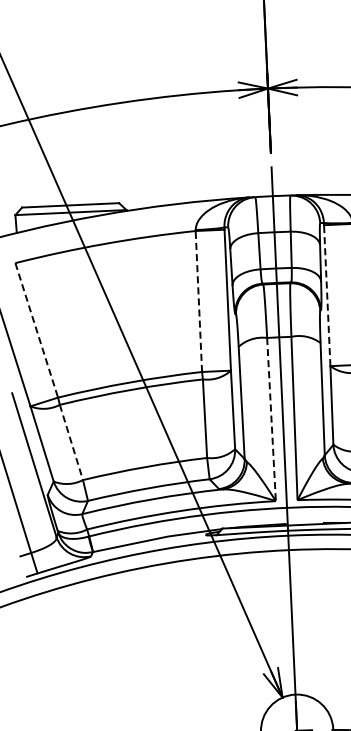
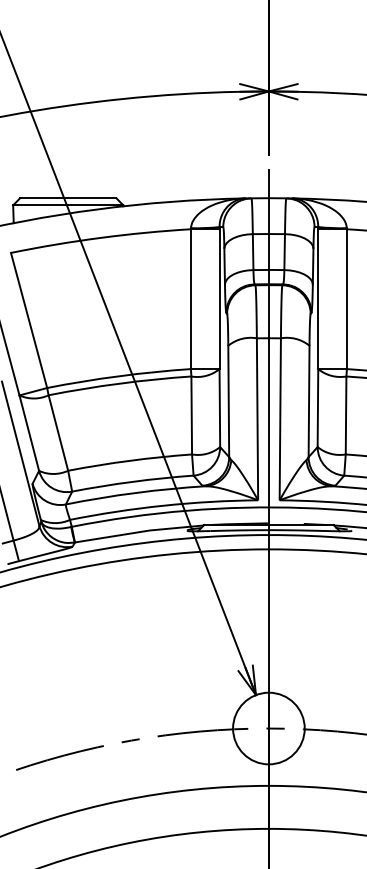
line: (327, 295) -> (318, 299), dashed -> solid
line: (198, 301) -> (190, 299), dashed -> solid
line: (37, 330) -> (29, 320), dashed -> solid
line: (271, 418) -> (257, 418), dashed -> solid
line: (71, 442) -> (58, 433), dashed -> solid

